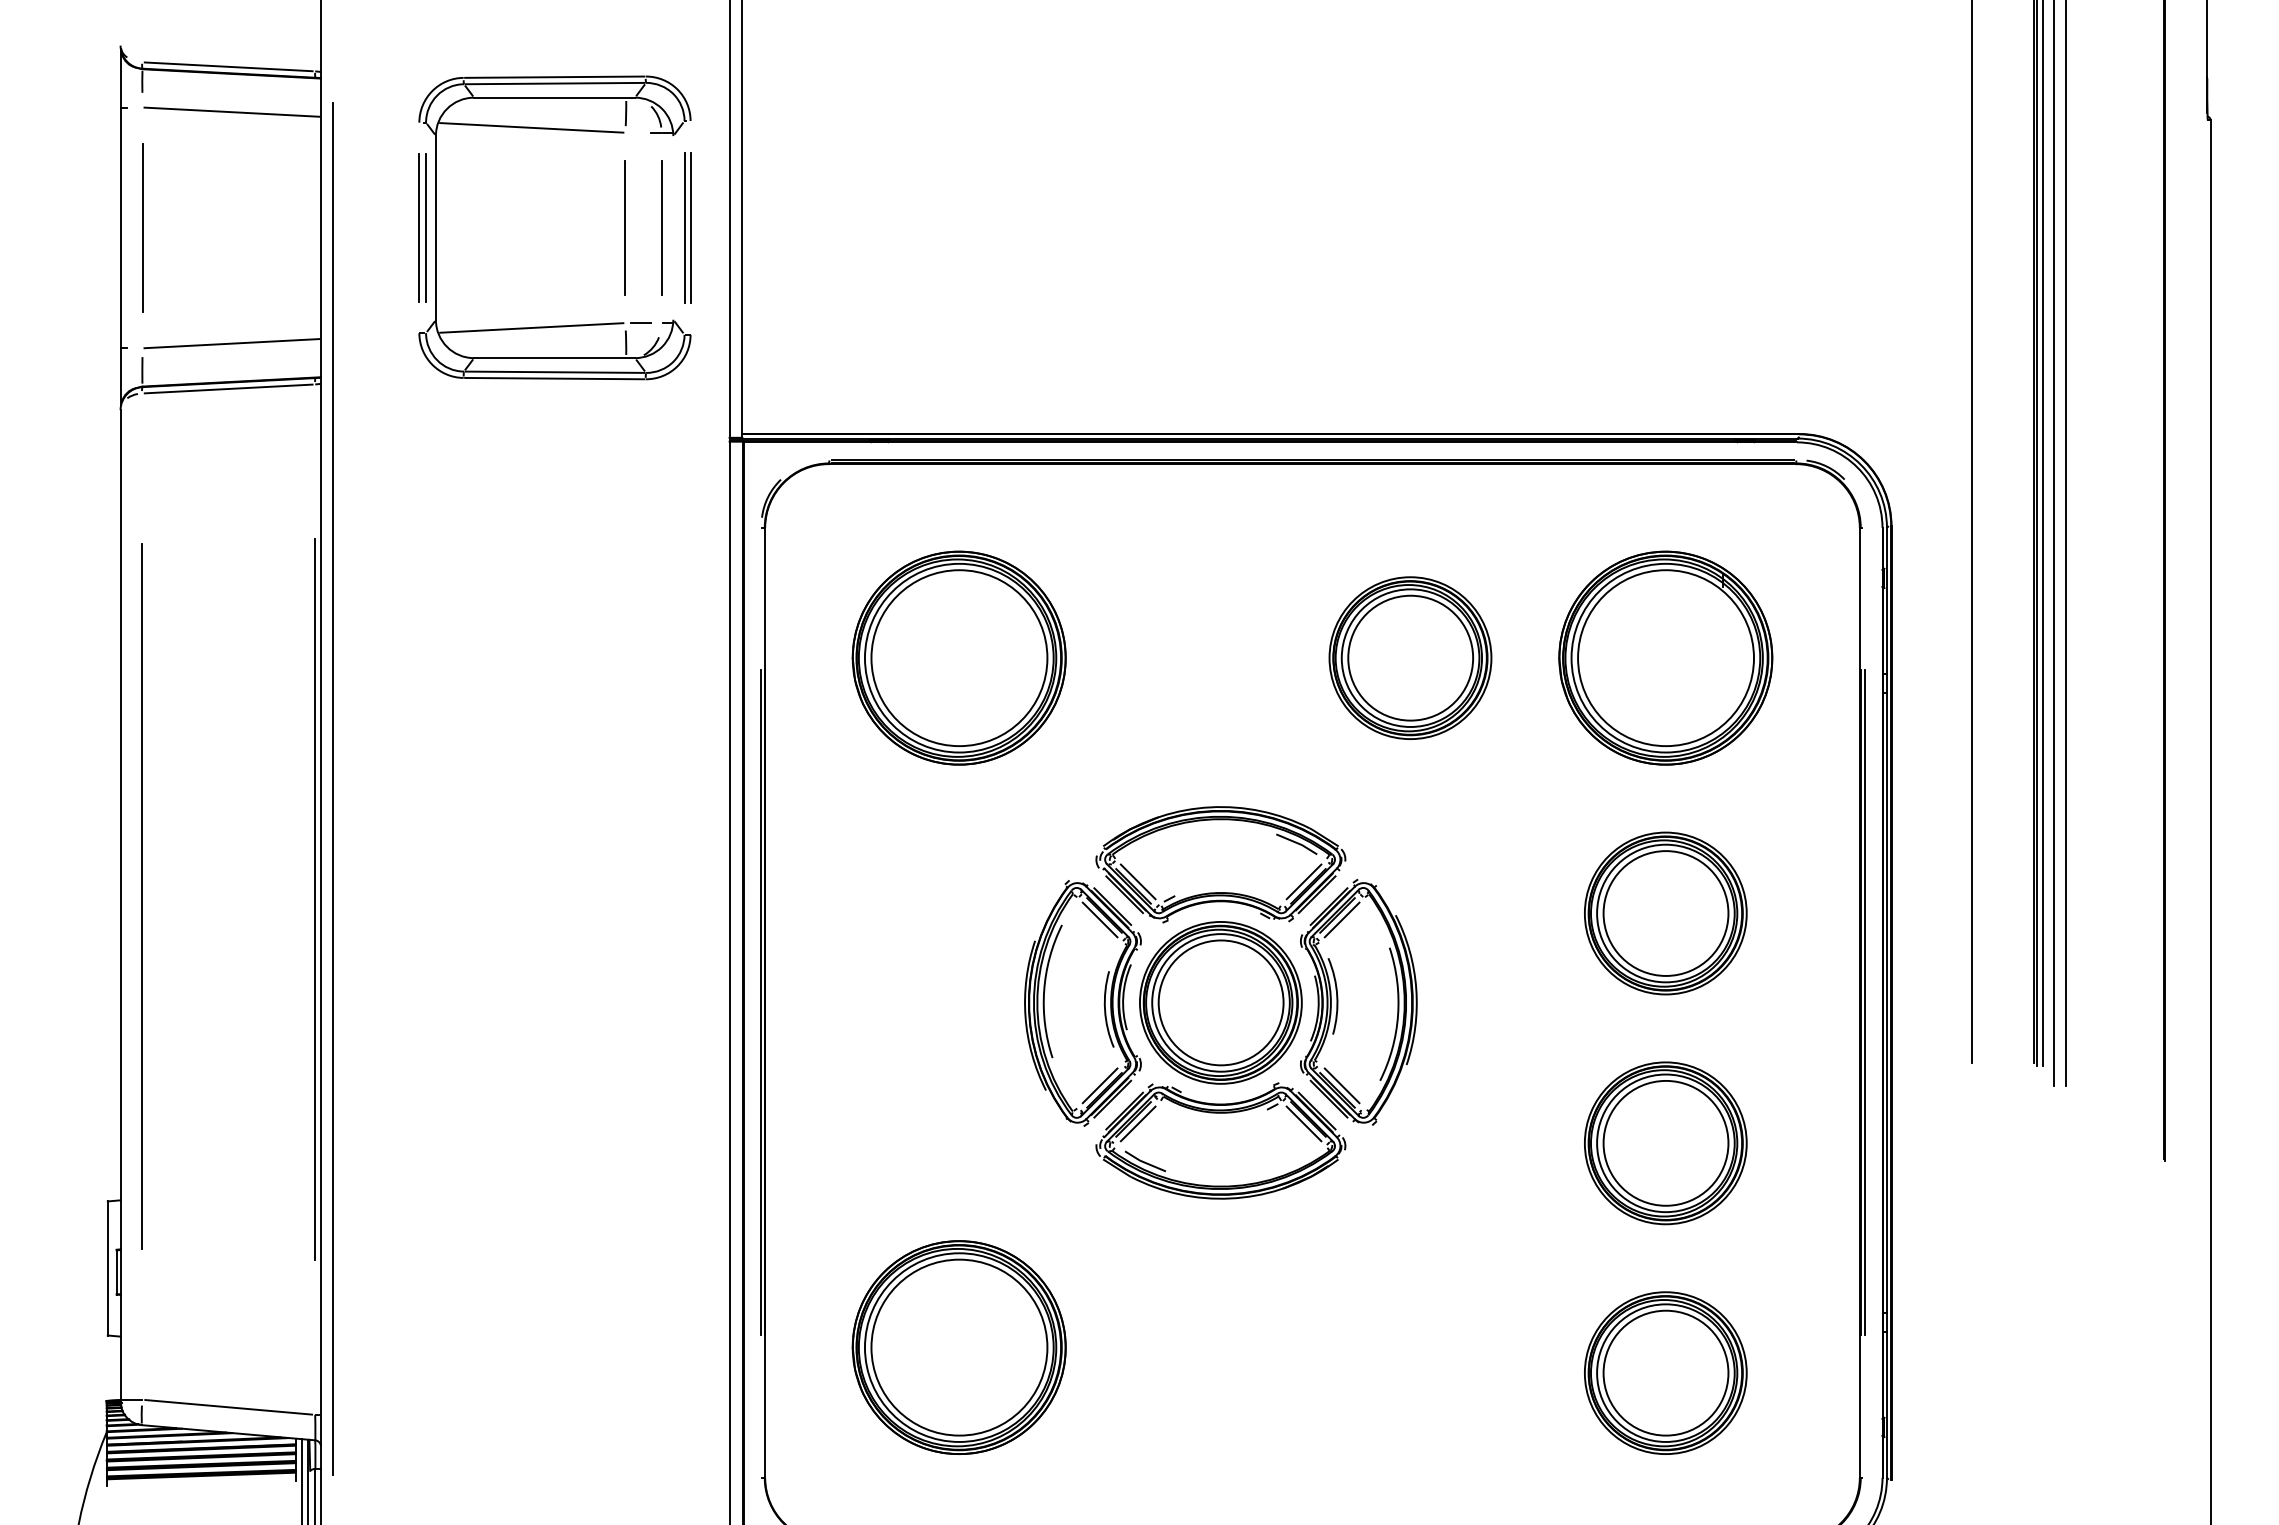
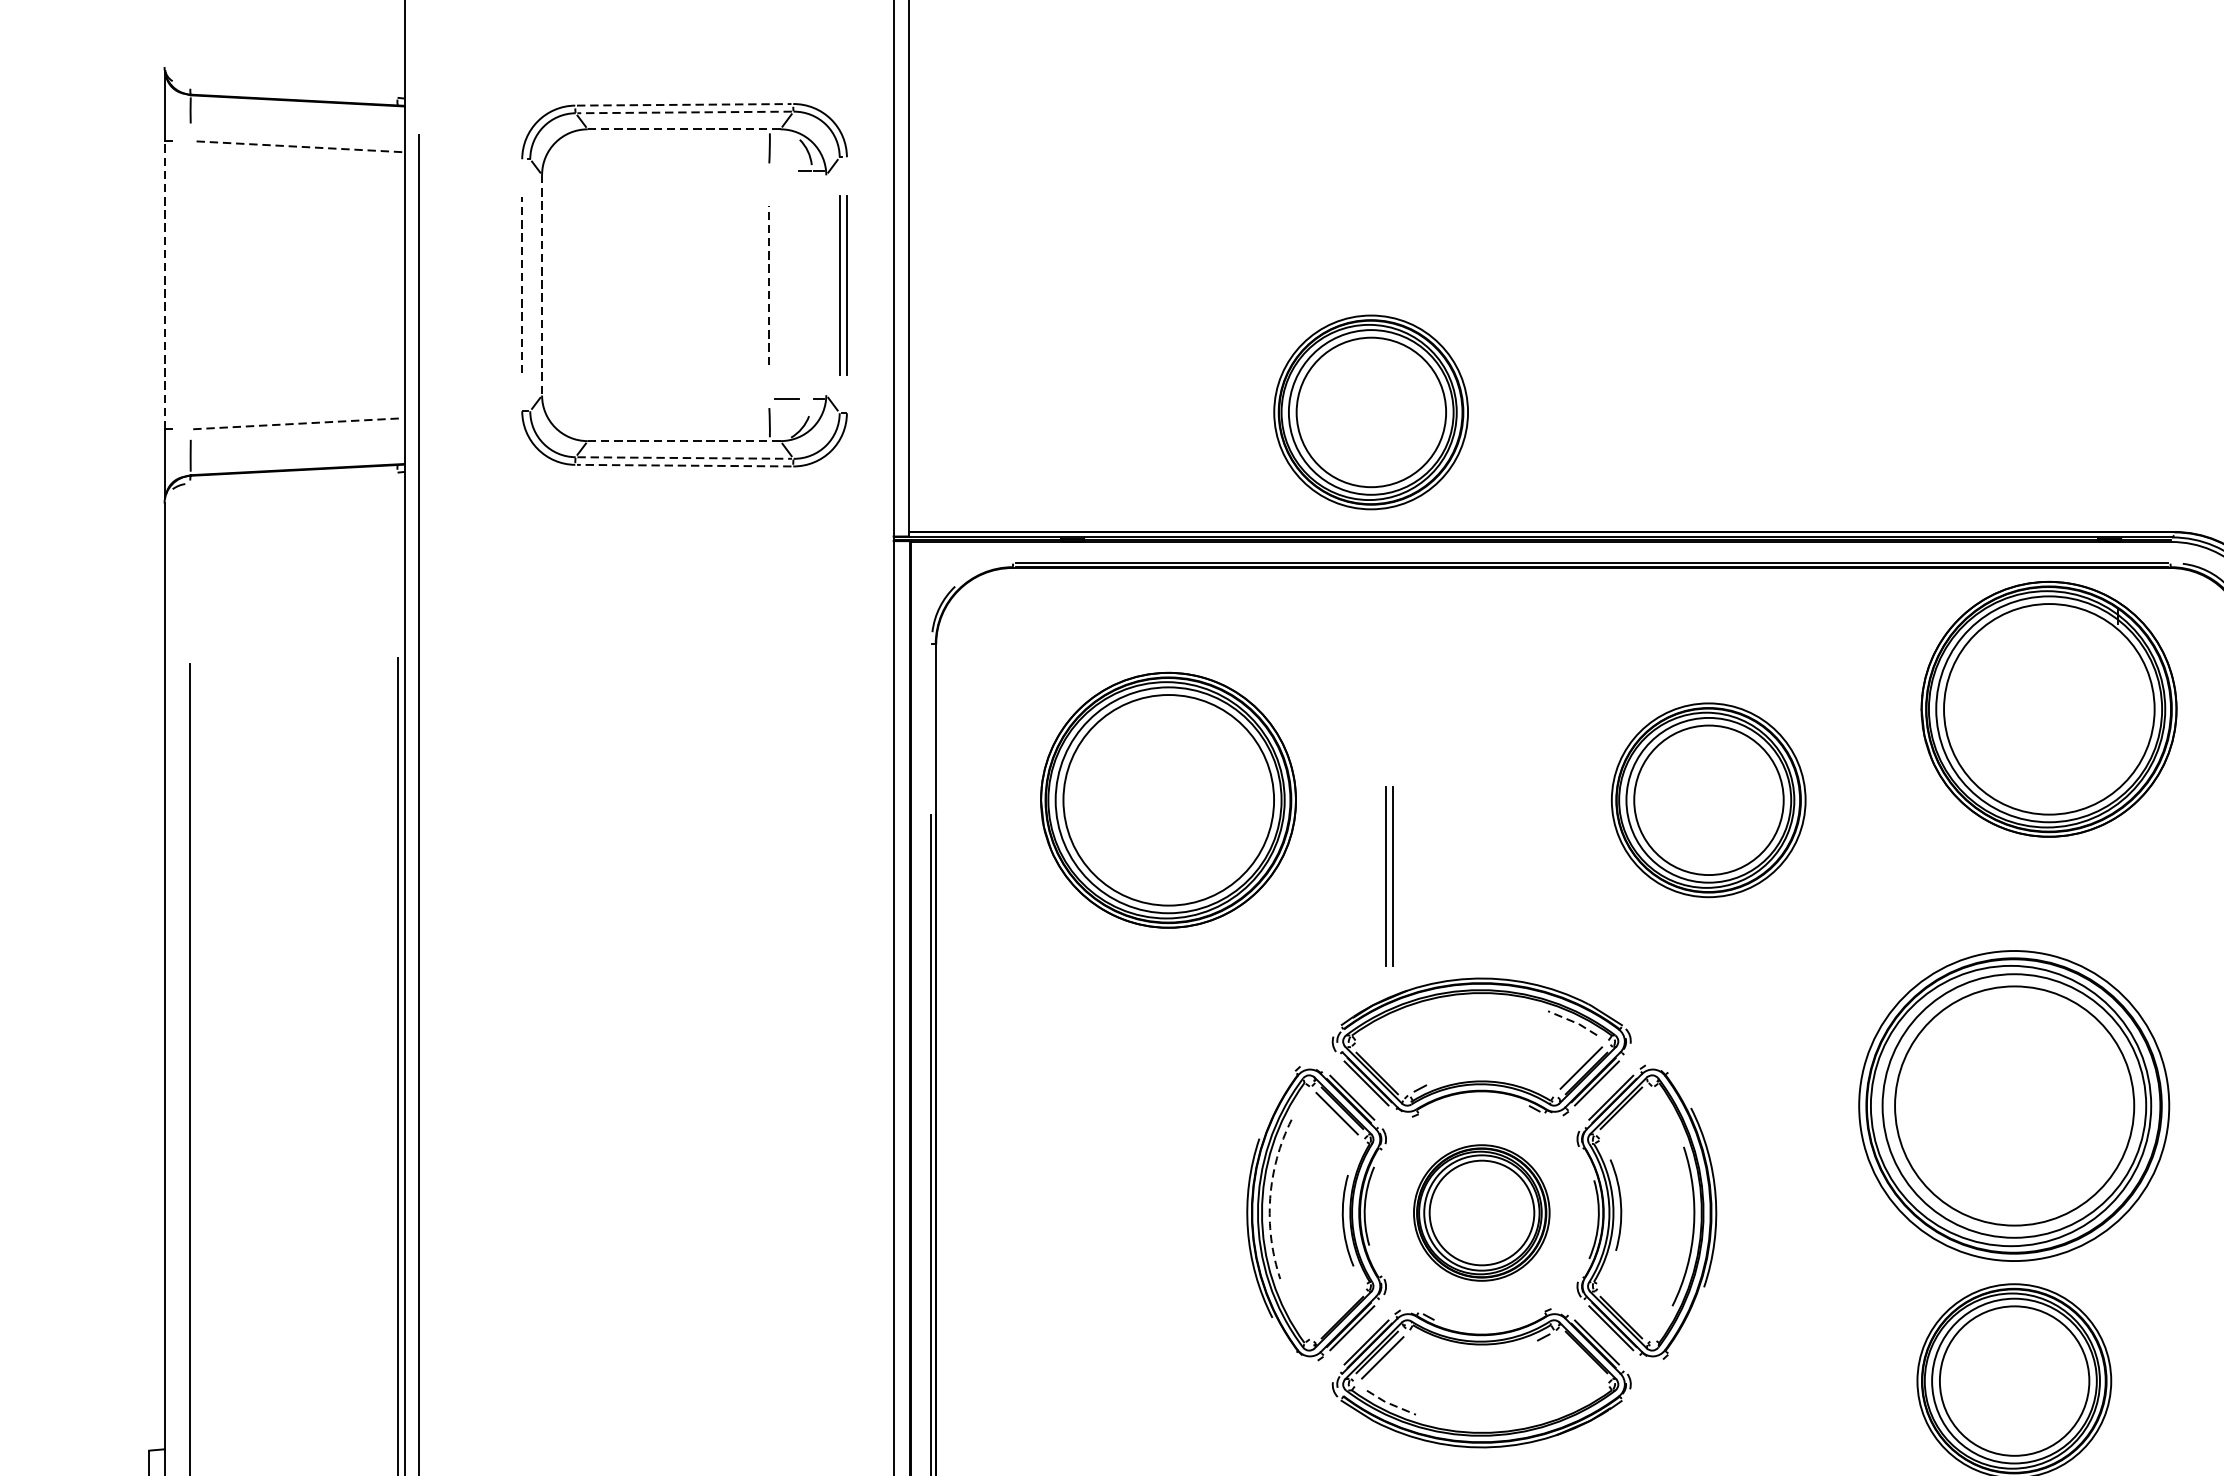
line: (228, 66) -> (293, 92), removed
line: (554, 77) -> (684, 105), solid -> dashed
line: (555, 83) -> (685, 112), solid -> dashed
line: (554, 97) -> (684, 129), solid -> dashed
line: (231, 112) -> (297, 147), solid -> dashed
line: (531, 127) -> (656, 165), removed
line: (120, 227) -> (164, 284), solid -> dashed
line: (142, 227) -> (190, 284), removed
line: (419, 227) -> (522, 284), solid -> dashed
line: (426, 227) -> (530, 284), removed
line: (625, 227) -> (769, 284), solid -> dashed
line: (661, 227) -> (812, 284), removed
line: (435, 228) -> (541, 285), solid -> dashed
line: (531, 327) -> (656, 404), removed
part: (1128, 333) -> (1371, 411), added
line: (232, 343) -> (298, 423), solid -> dashed
line: (555, 358) -> (685, 441), solid -> dashed
line: (555, 372) -> (685, 458), solid -> dashed
line: (554, 378) -> (684, 465), solid -> dashed
line: (228, 388) -> (293, 477), removed
part: (1665, 657) -> (2048, 708), moved
part: (1143, 721) -> (1389, 876), added
line: (1297, 843) -> (1573, 1022), solid -> dashed
line: (1137, 881) -> (1381, 1067), removed
part: (1665, 913) -> (2013, 1105), size x1.6
line: (1341, 919) -> (1626, 1113), removed
arc: (1044, 990) -> (1270, 1198), solid -> dashed
part: (1220, 1002) -> (1481, 1212), size x0.7
line: (1099, 1085) -> (1336, 1311), removed
line: (1341, 1085) -> (1626, 1311), removed
line: (1303, 1123) -> (1580, 1357), removed
line: (1144, 1162) -> (1390, 1404), solid -> dashed

